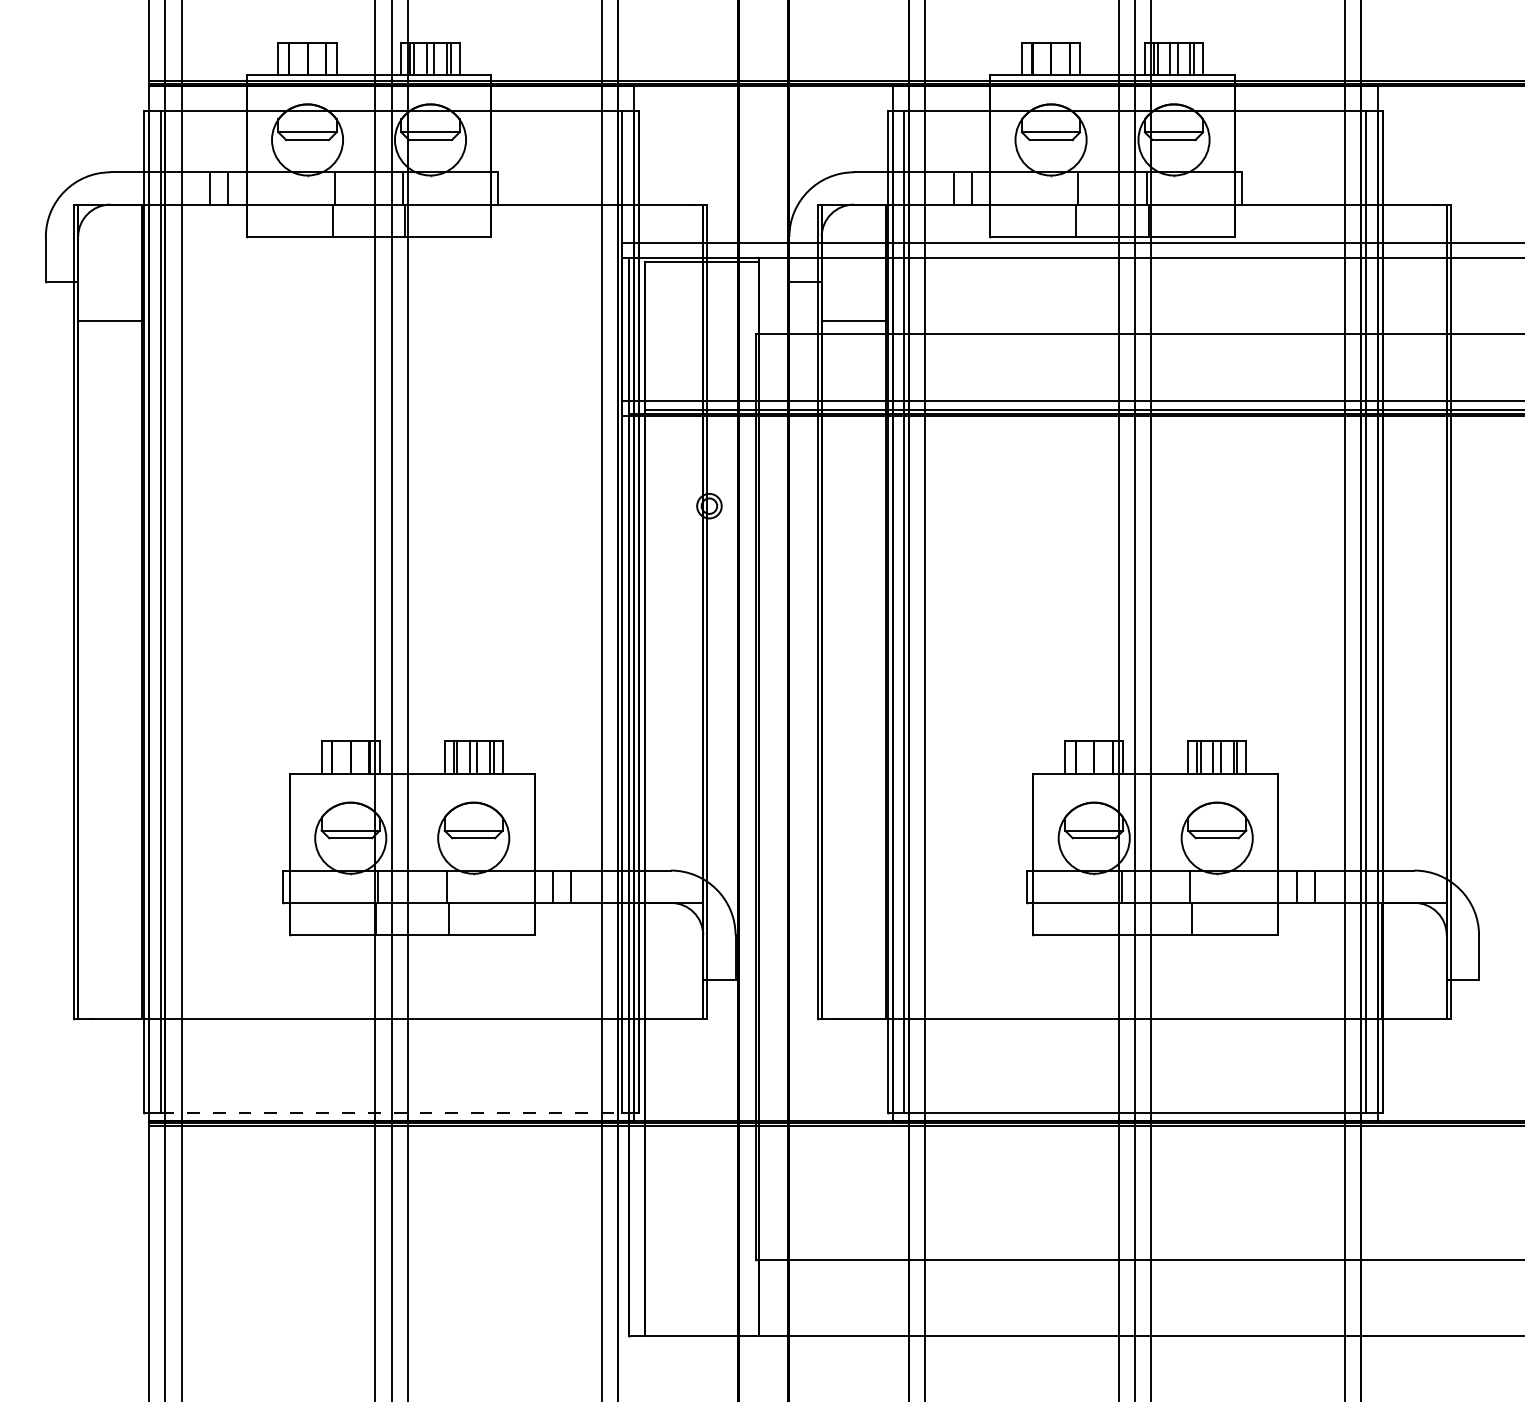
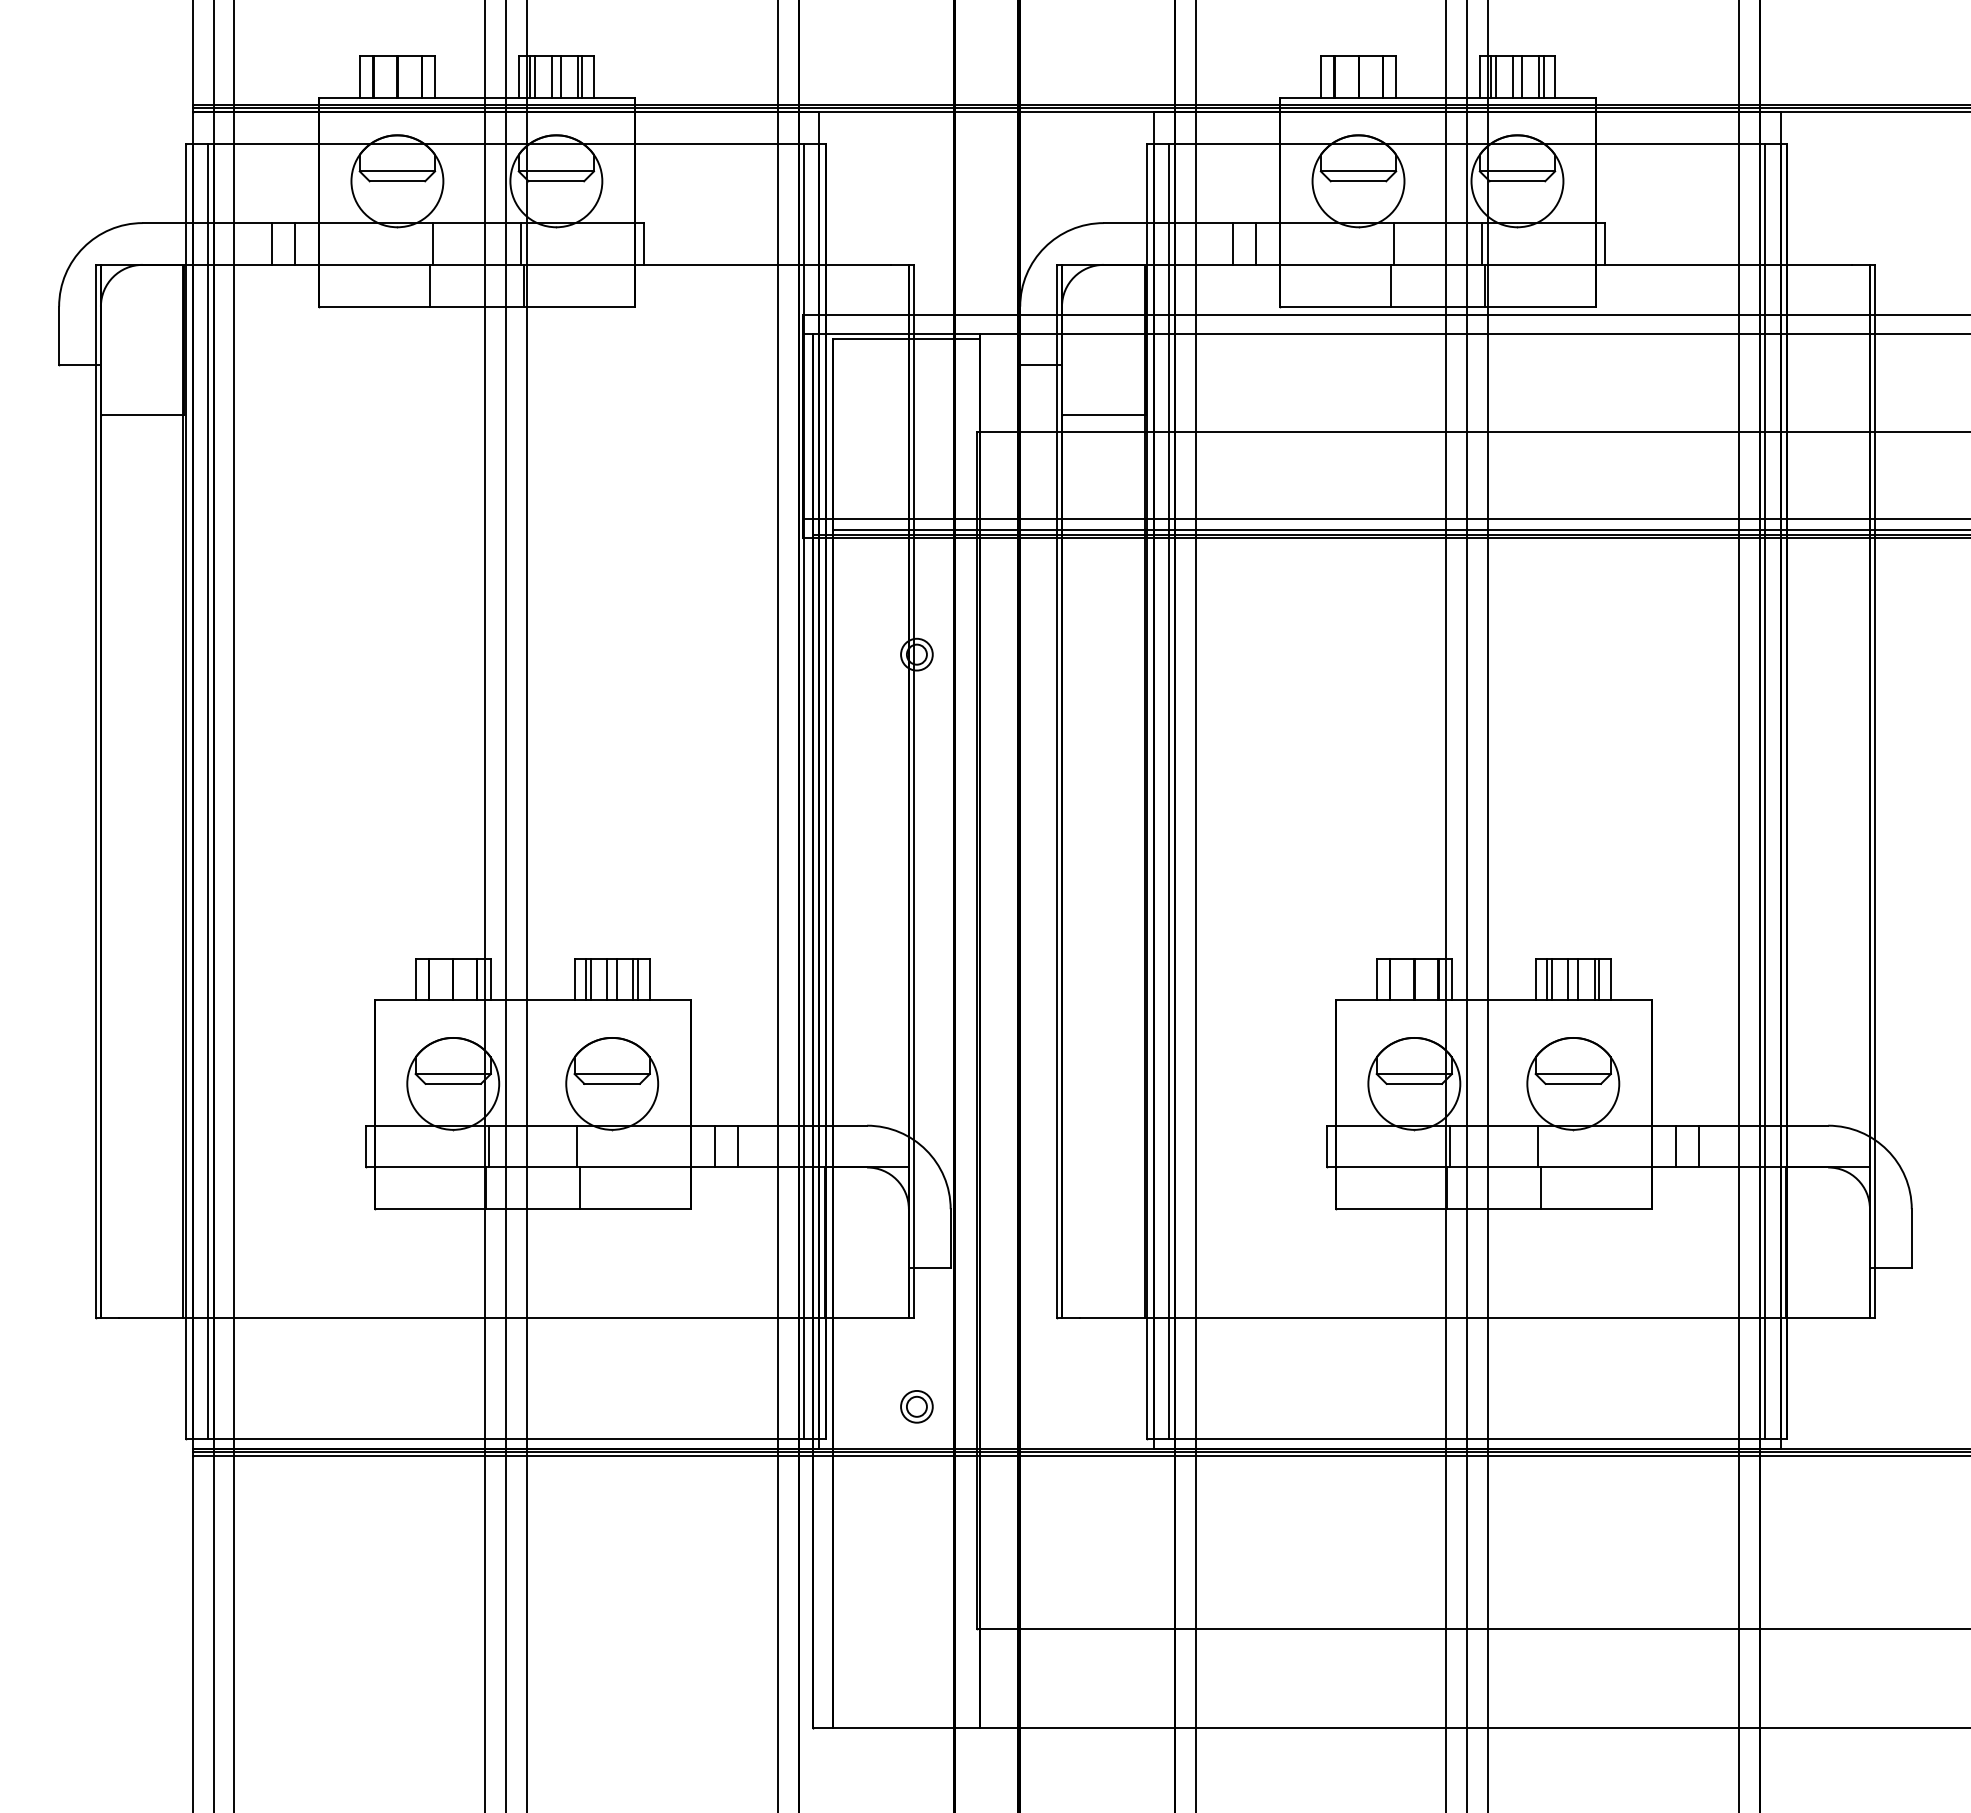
part: (709, 1087) -> (916, 1406), added
line: (391, 1112) -> (506, 1438), dashed -> solid

